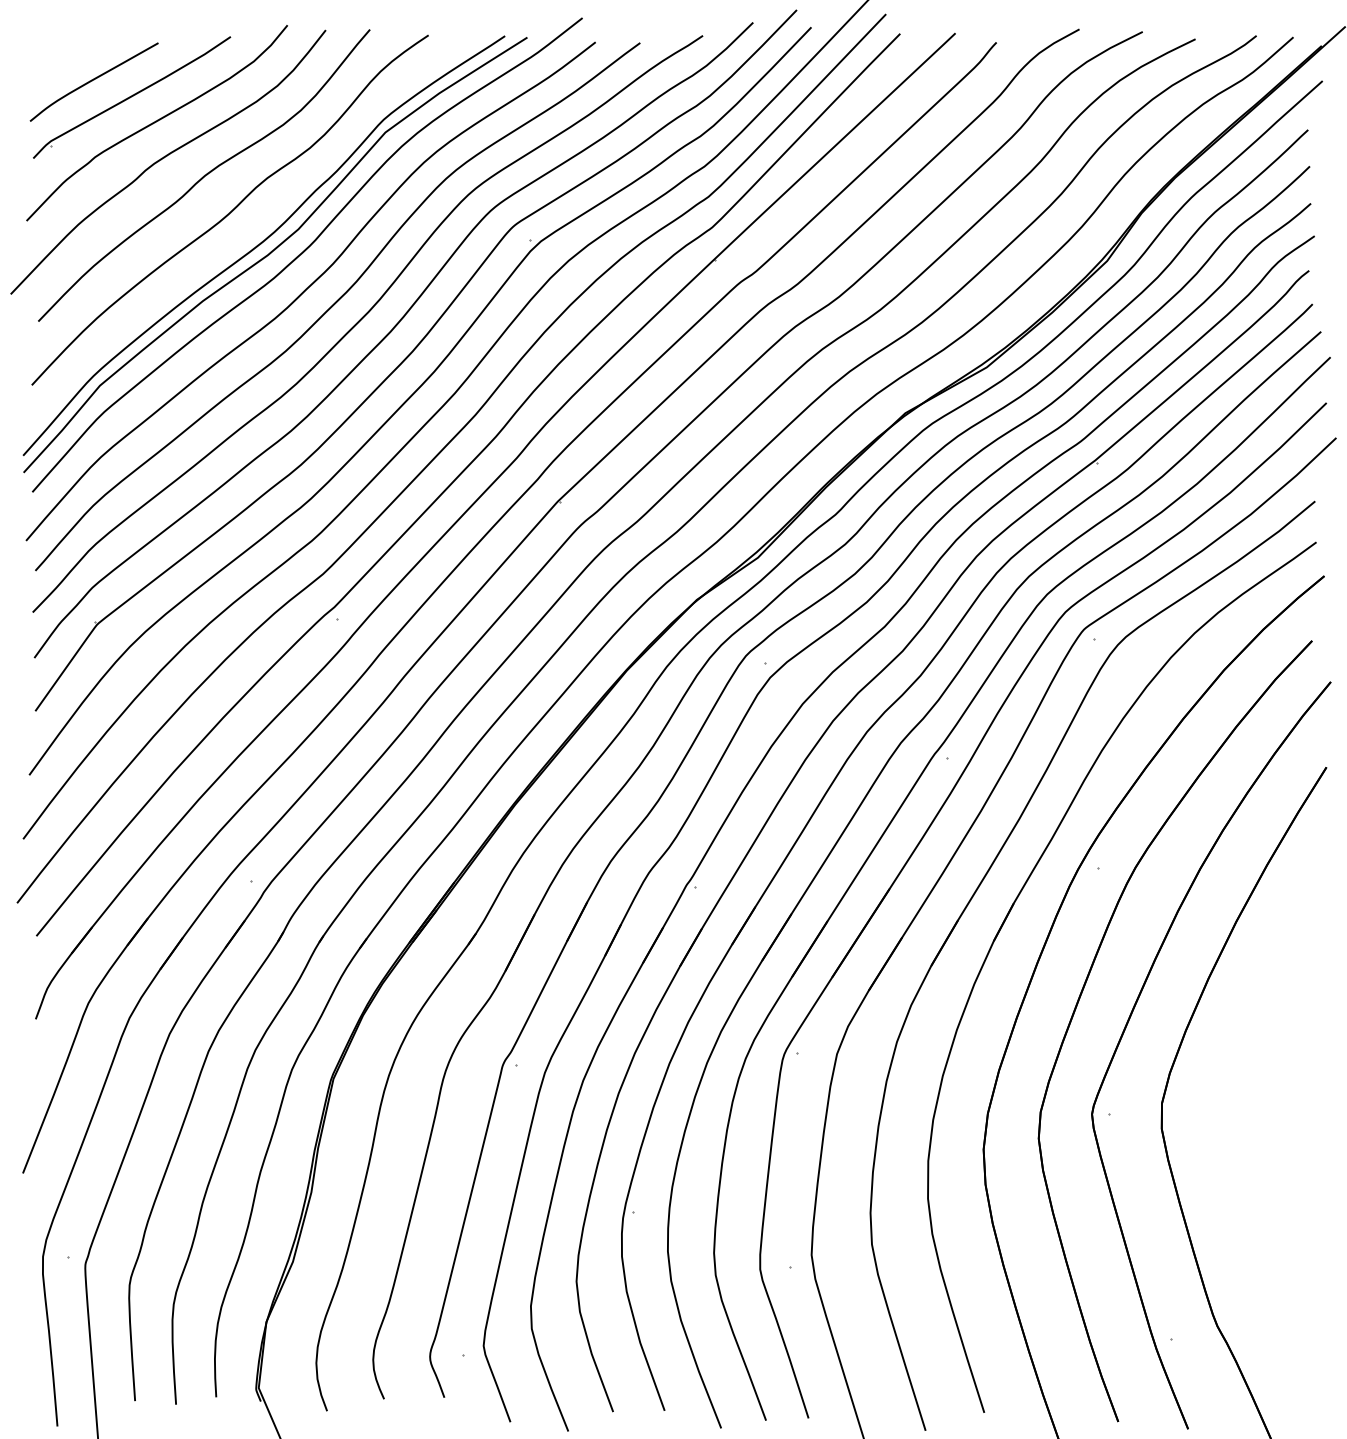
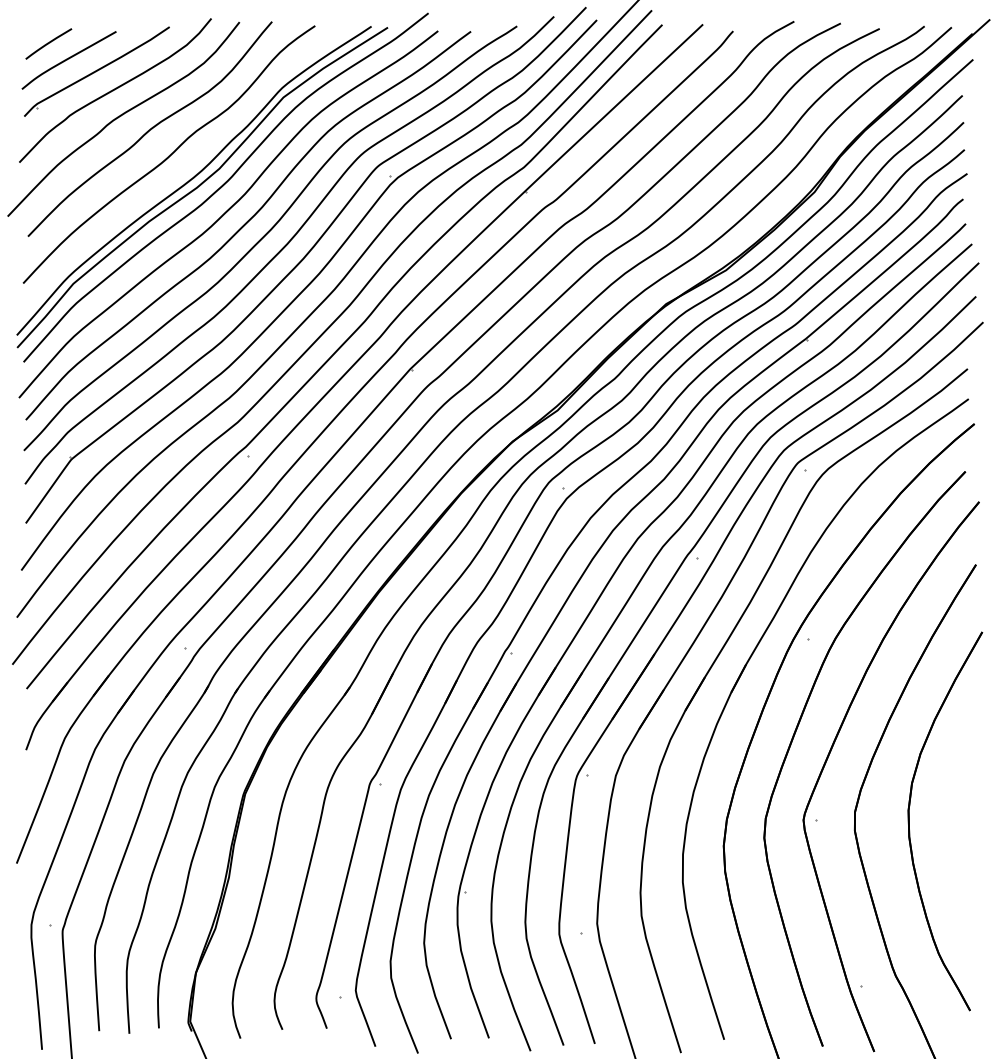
curve: (66, 59) -> (48, 43), added
part: (1236, 1116) -> (909, 821), added

